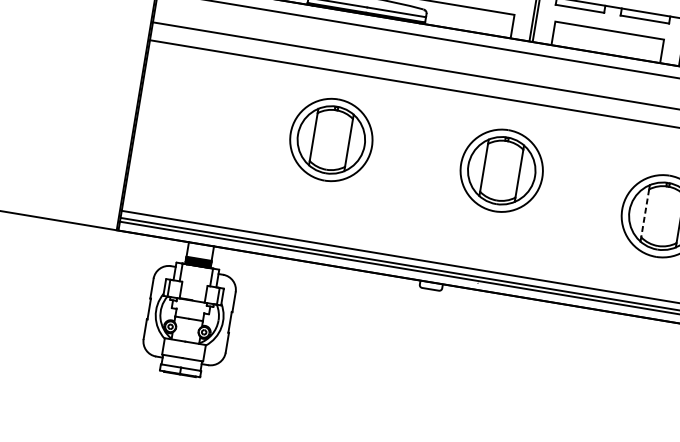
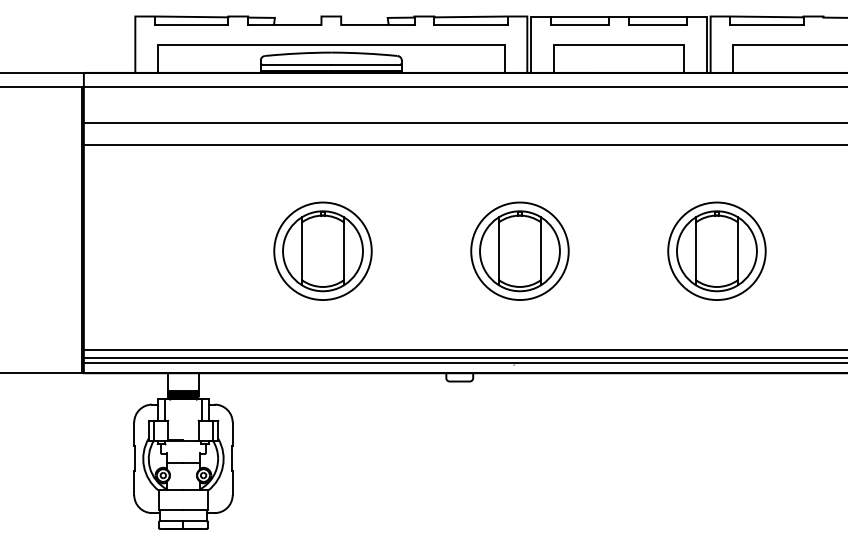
part: (331, 139) -> (322, 250), moved
part: (501, 170) -> (519, 250), moved
line: (644, 213) -> (695, 251), dashed -> solid

